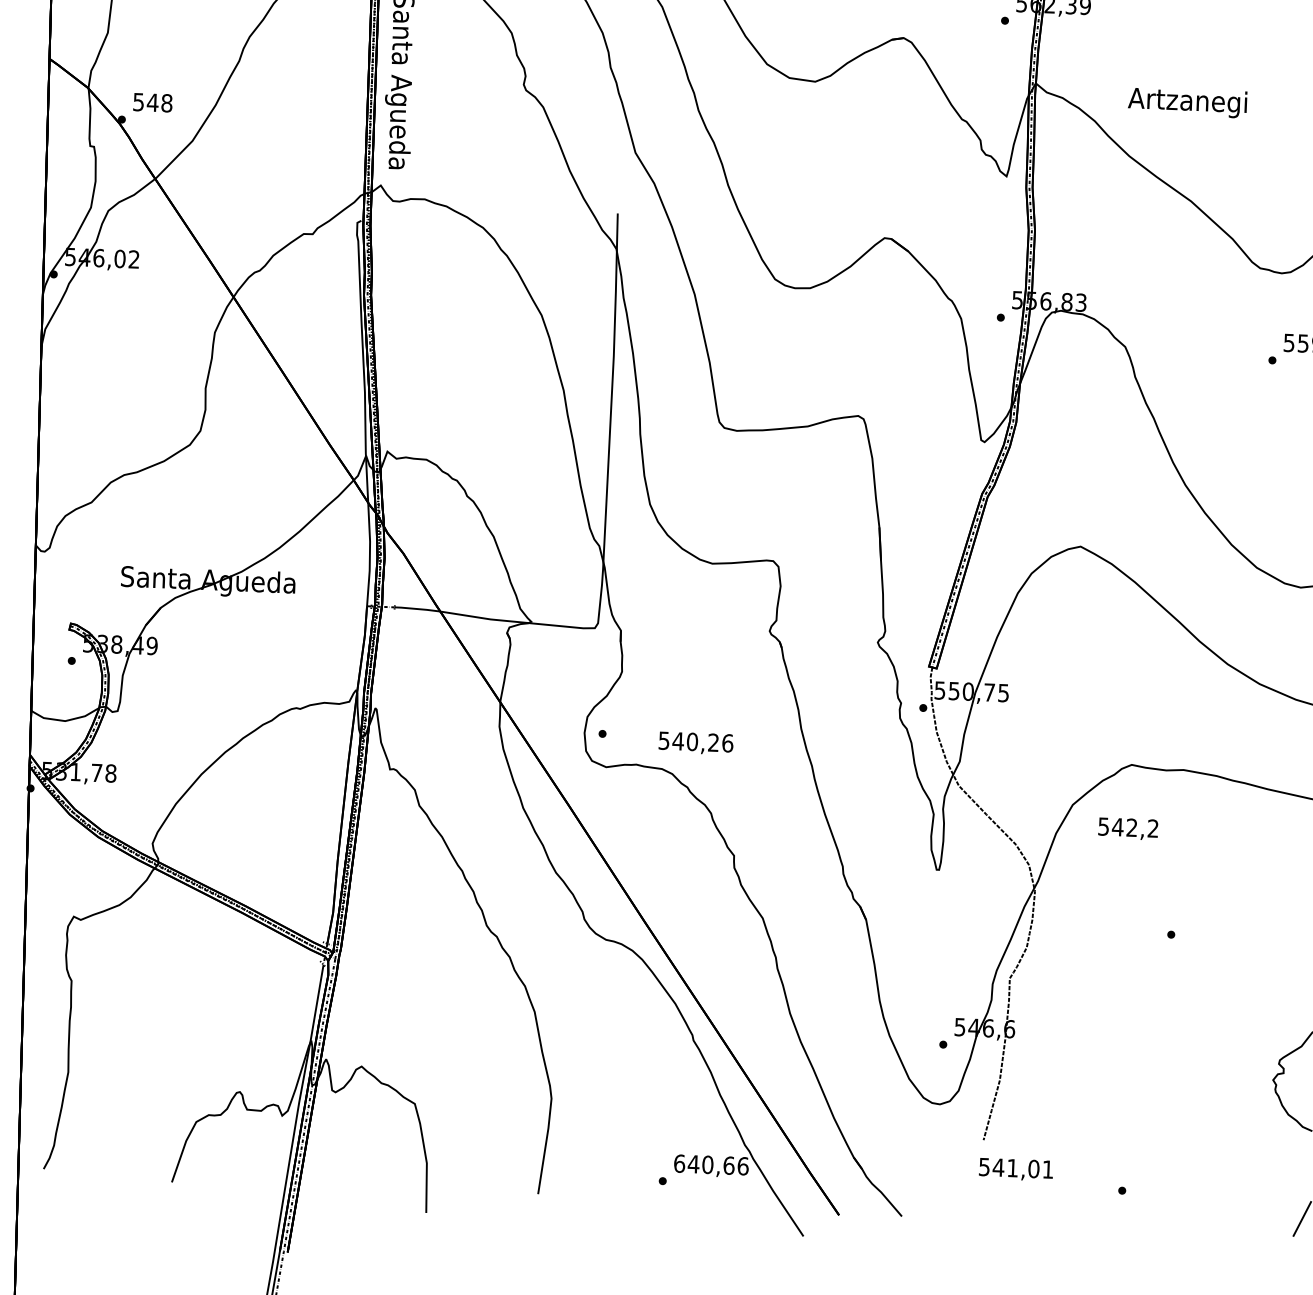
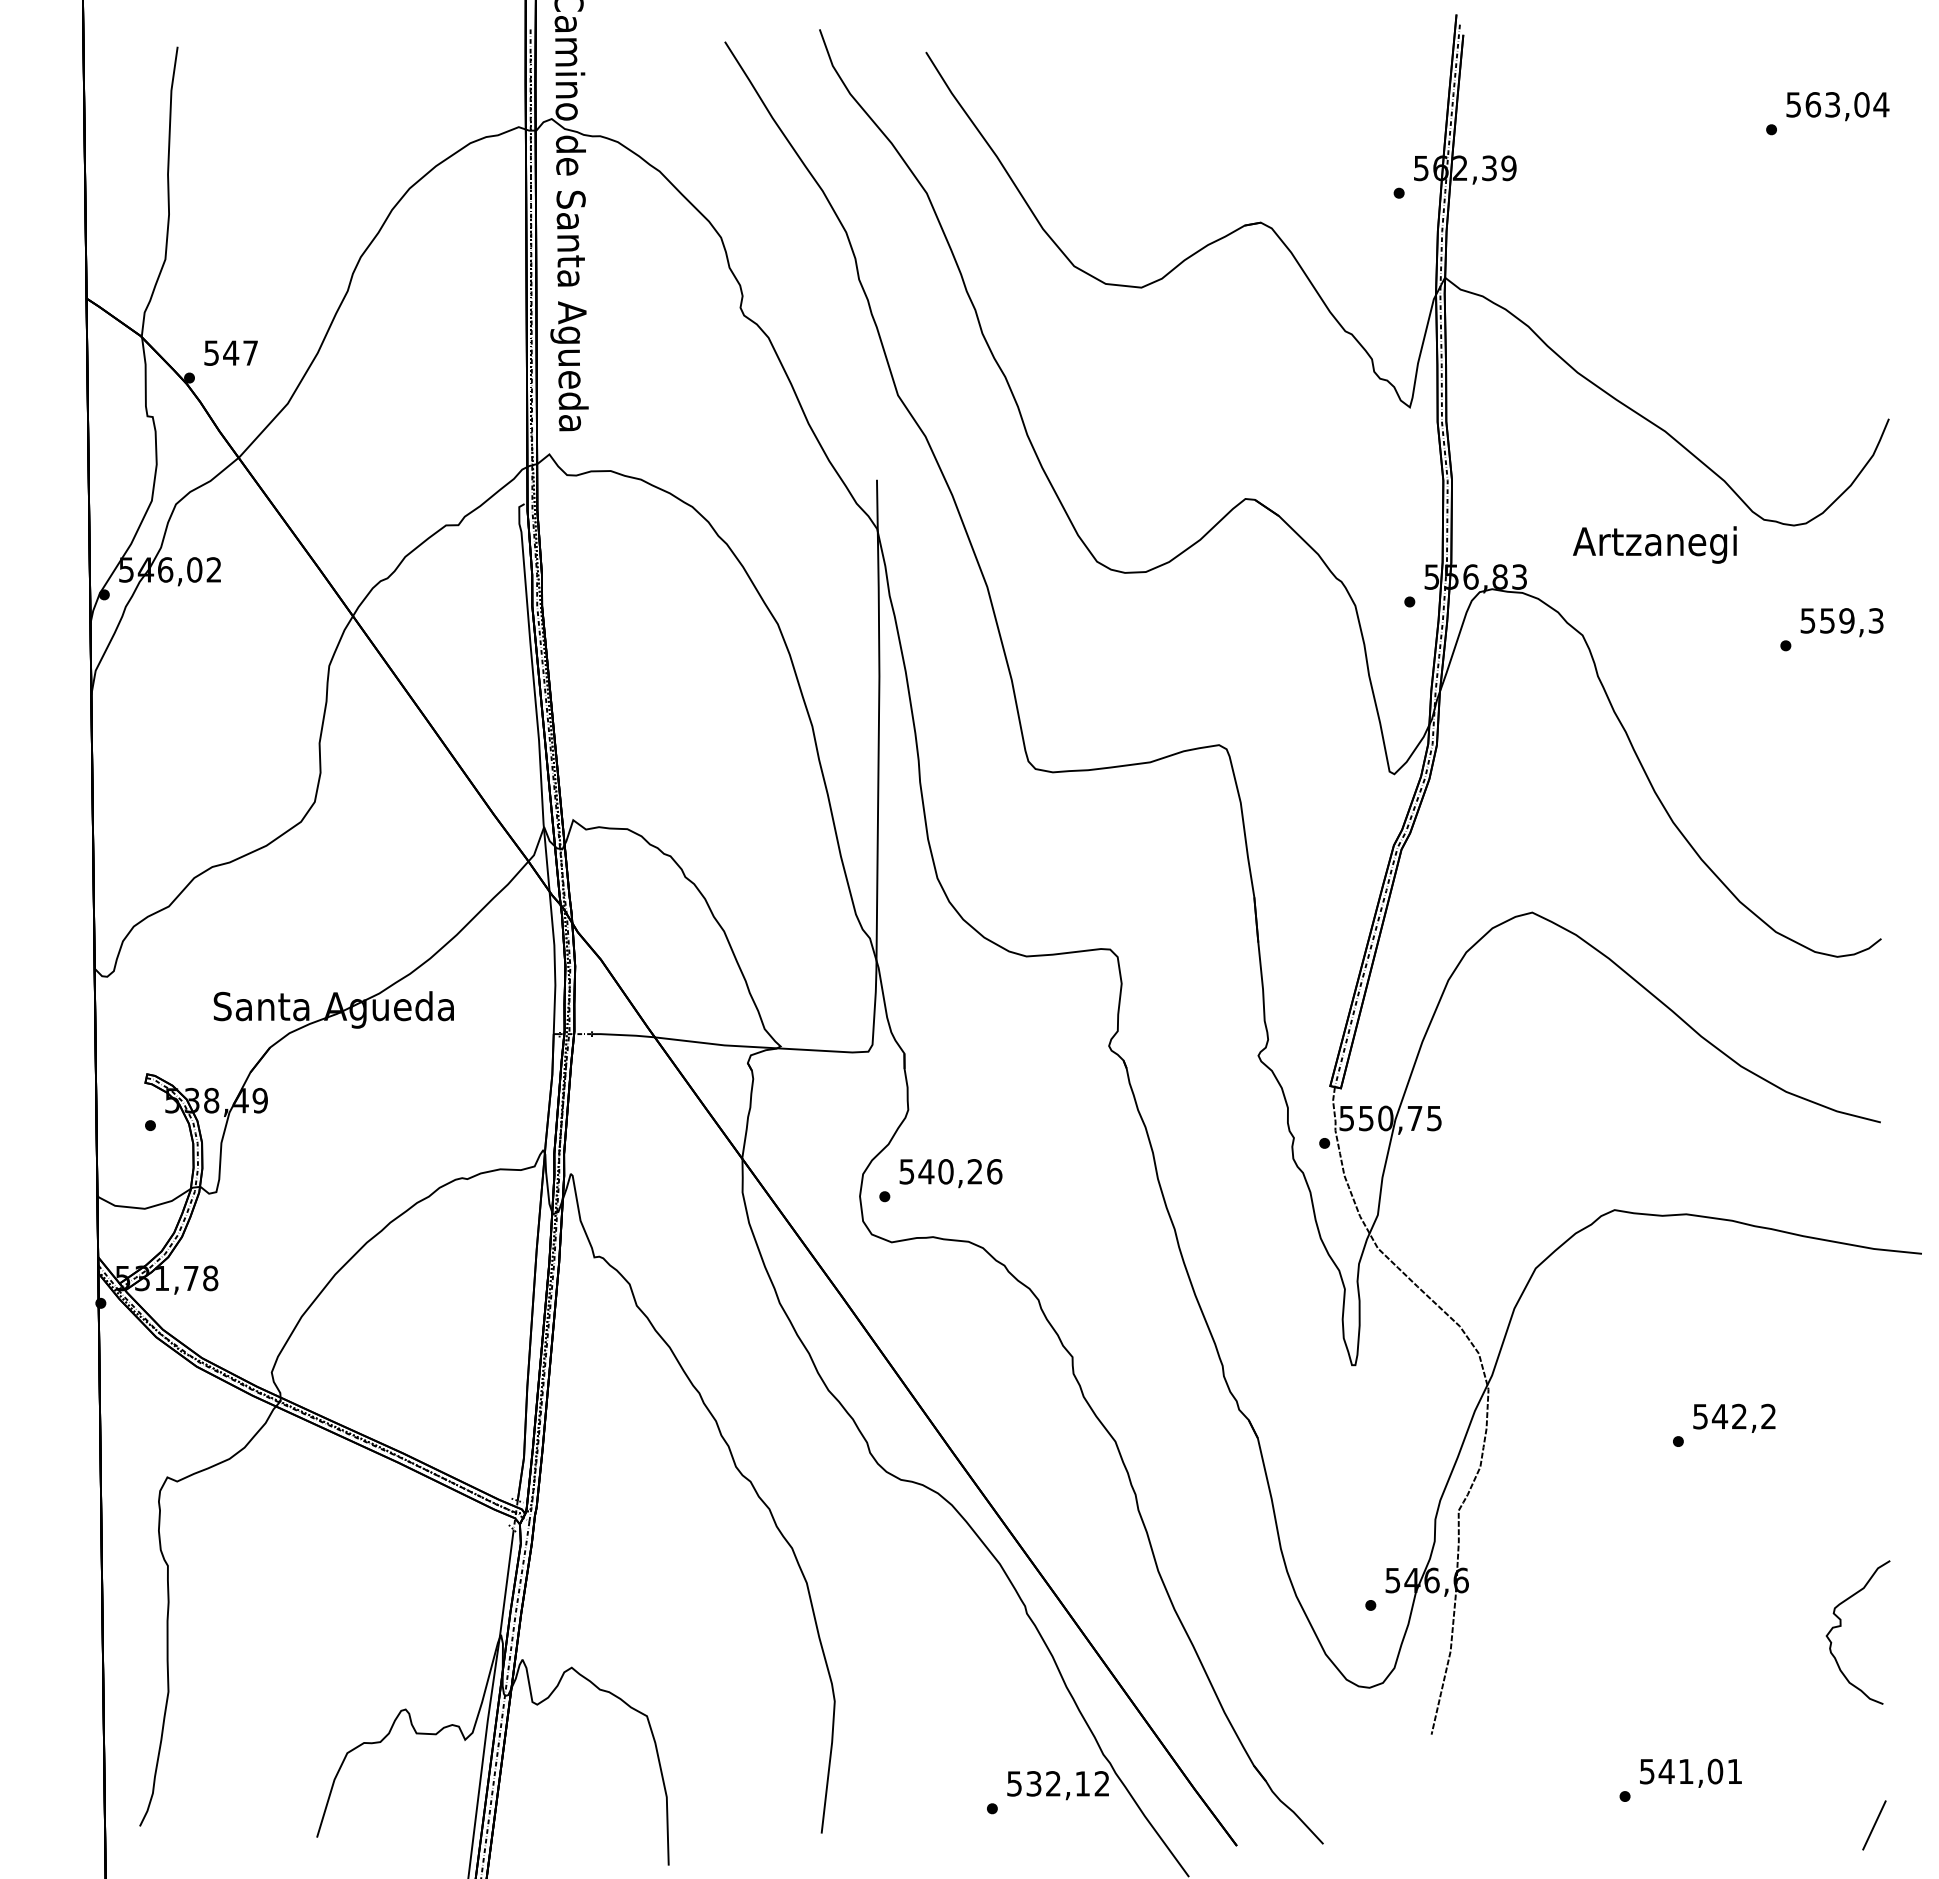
text: (166, 102) -> (250, 352), 548 -> 547
text: (1187, 102) -> (1654, 544), moved
text: (695, 743) -> (950, 1173), moved
text: (1128, 828) -> (1734, 1417), moved
text: (711, 1164) -> (1058, 1783), 640,66 -> 532,12
text: (1015, 1168) -> (1690, 1772), moved

